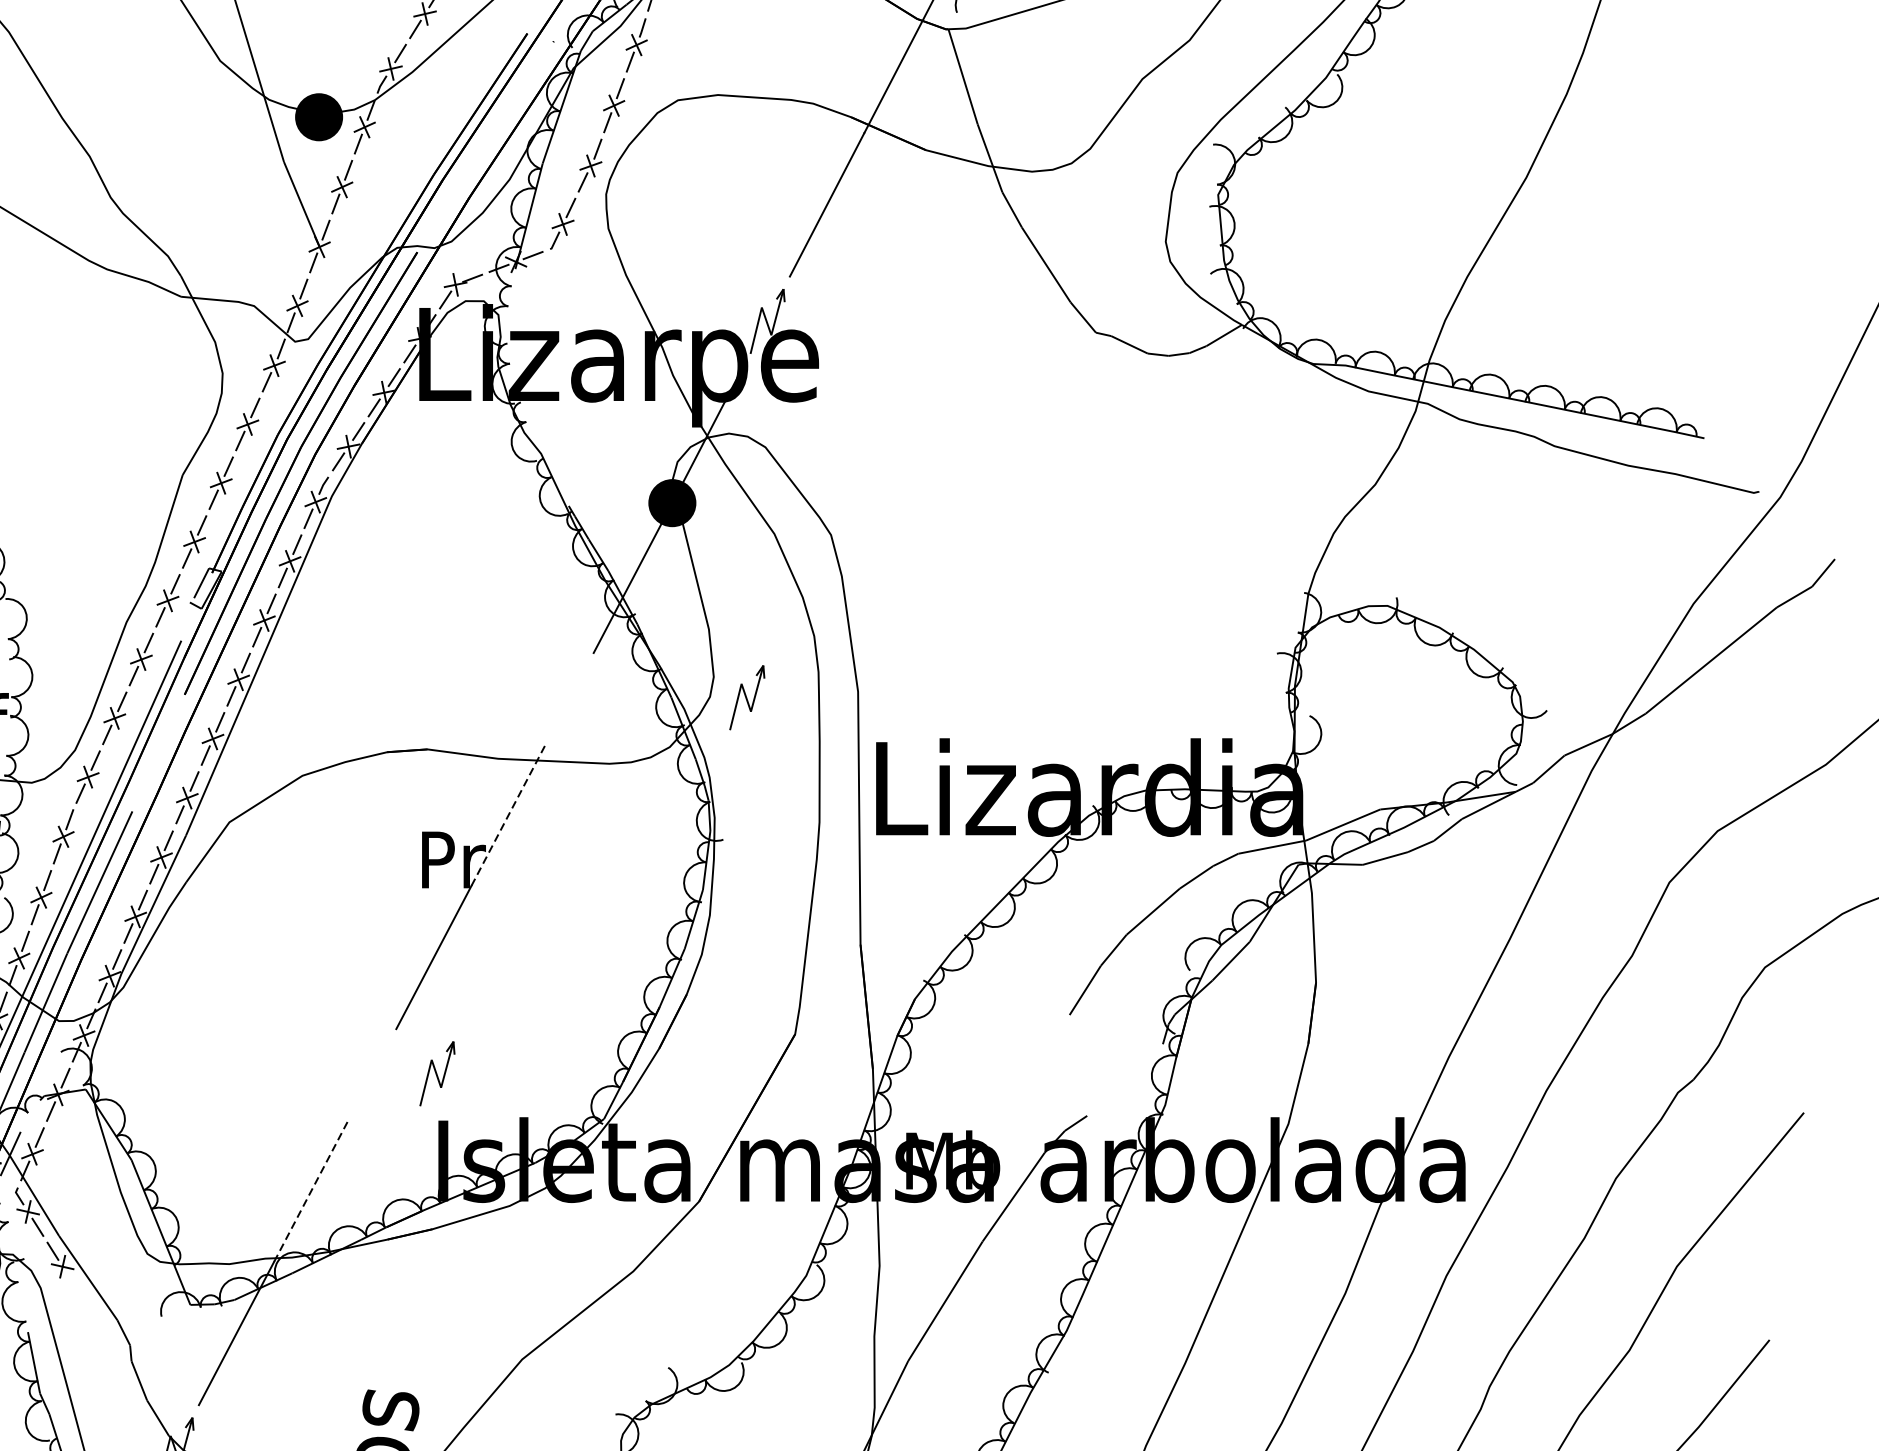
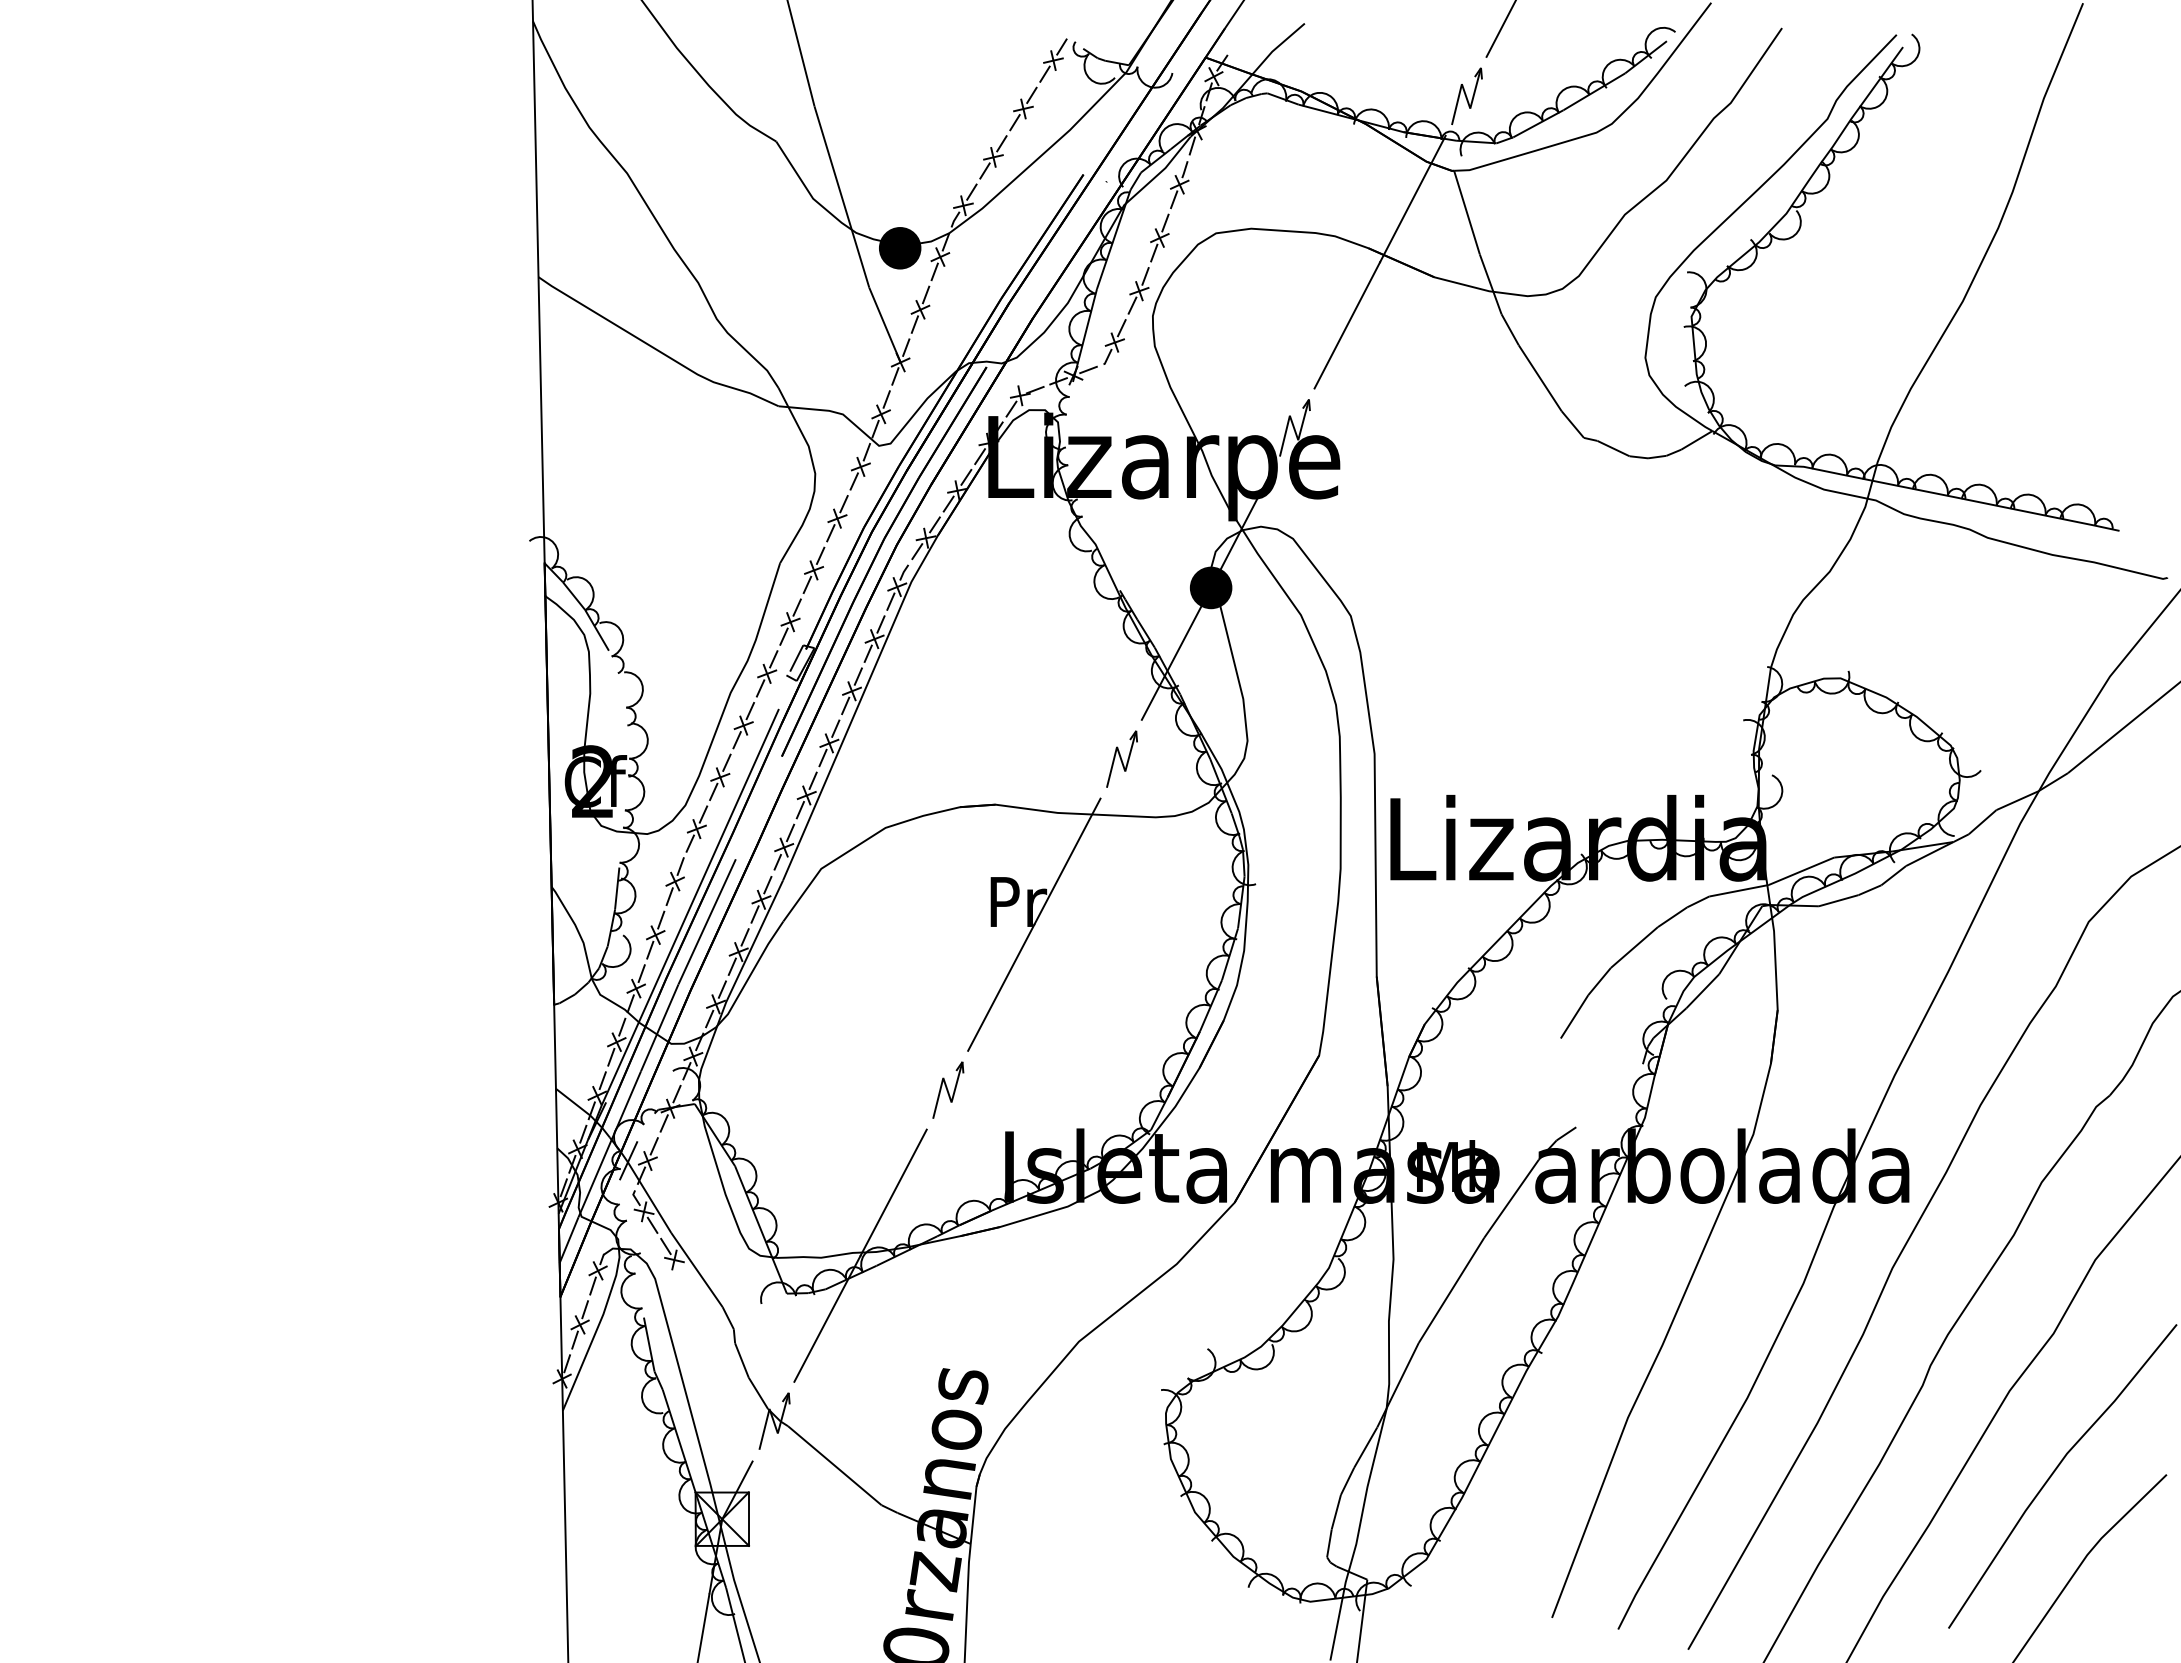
part: (746, 696) -> (1121, 758), moved
line: (509, 813) -> (1067, 861), dashed -> solid
part: (437, 1072) -> (948, 1089), moved
line: (311, 1189) -> (893, 1192), dashed -> solid

